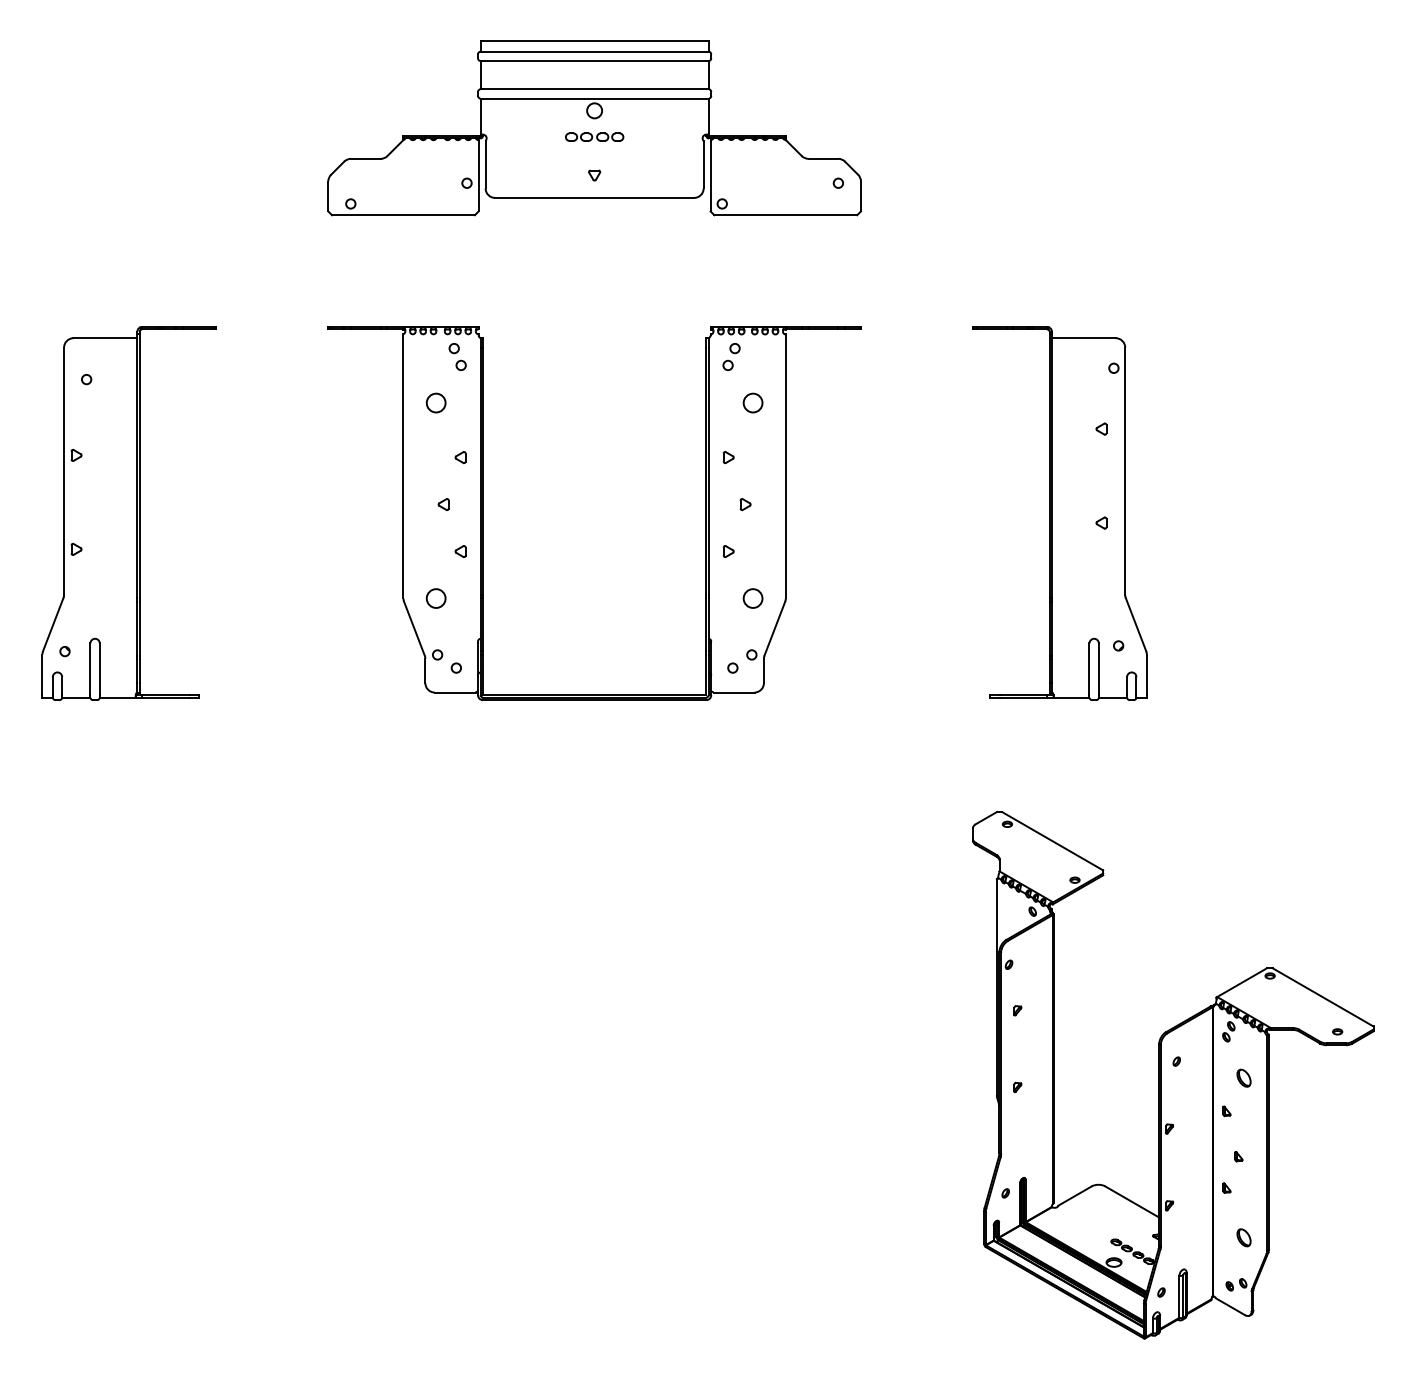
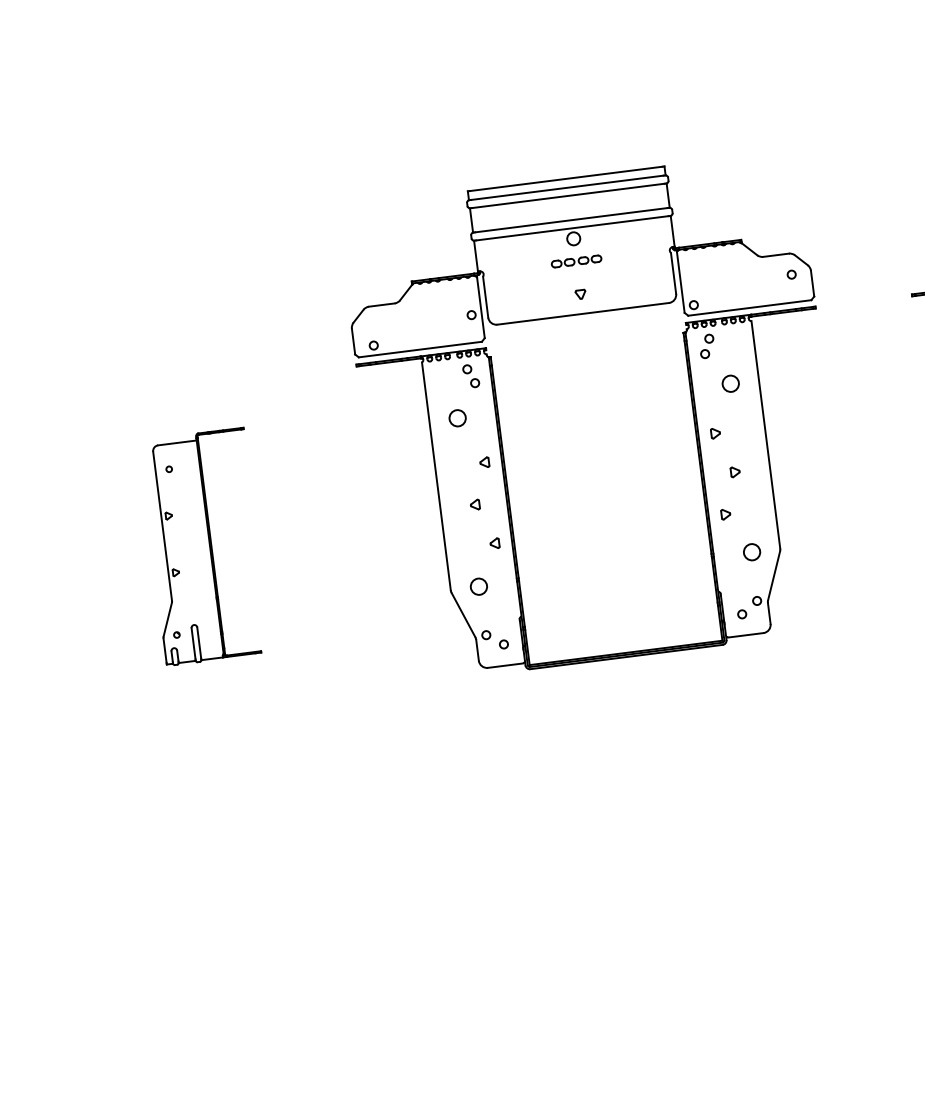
part: (594, 128) -> (575, 254), moved
part: (128, 513) -> (204, 546), size x0.7

